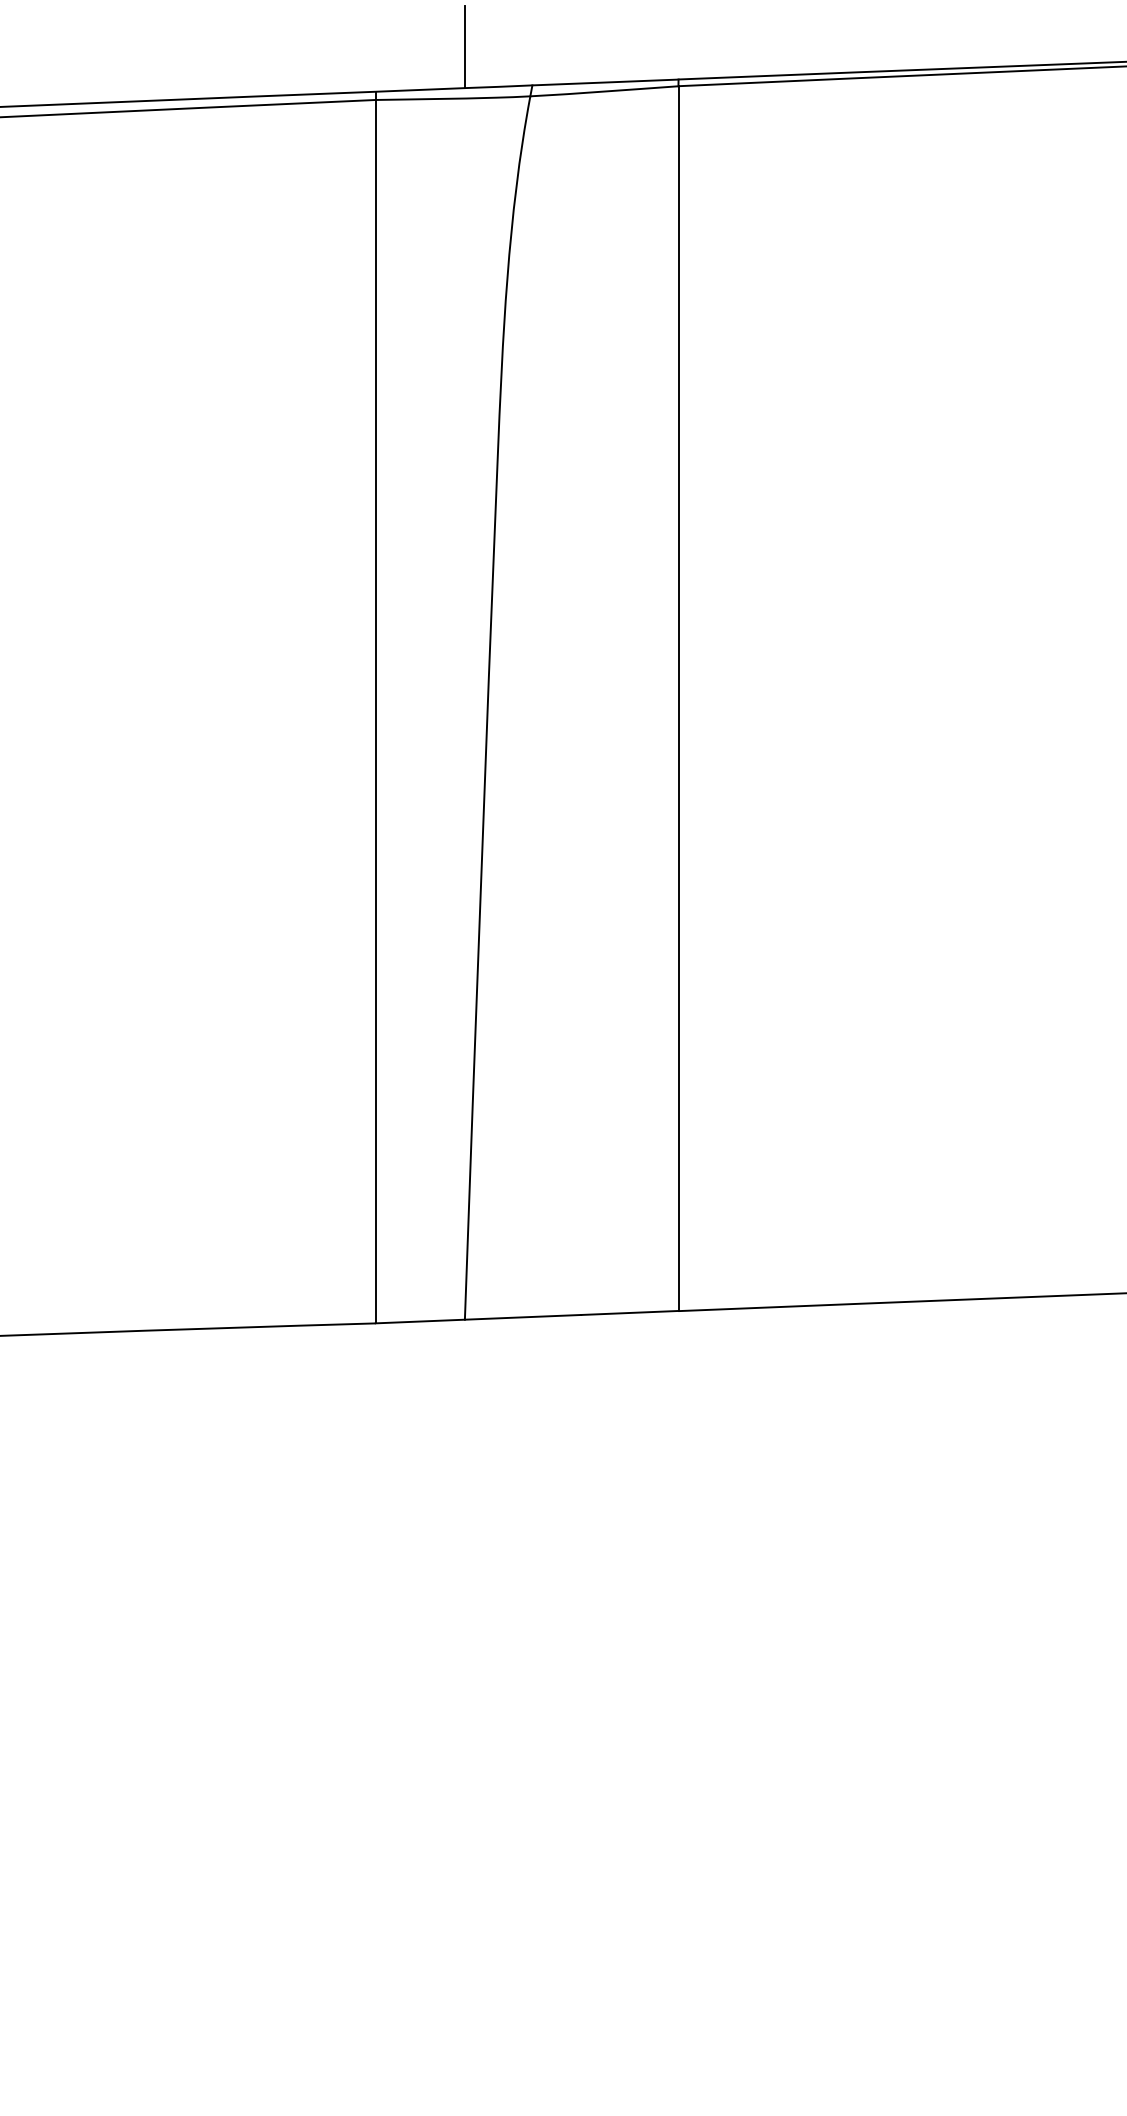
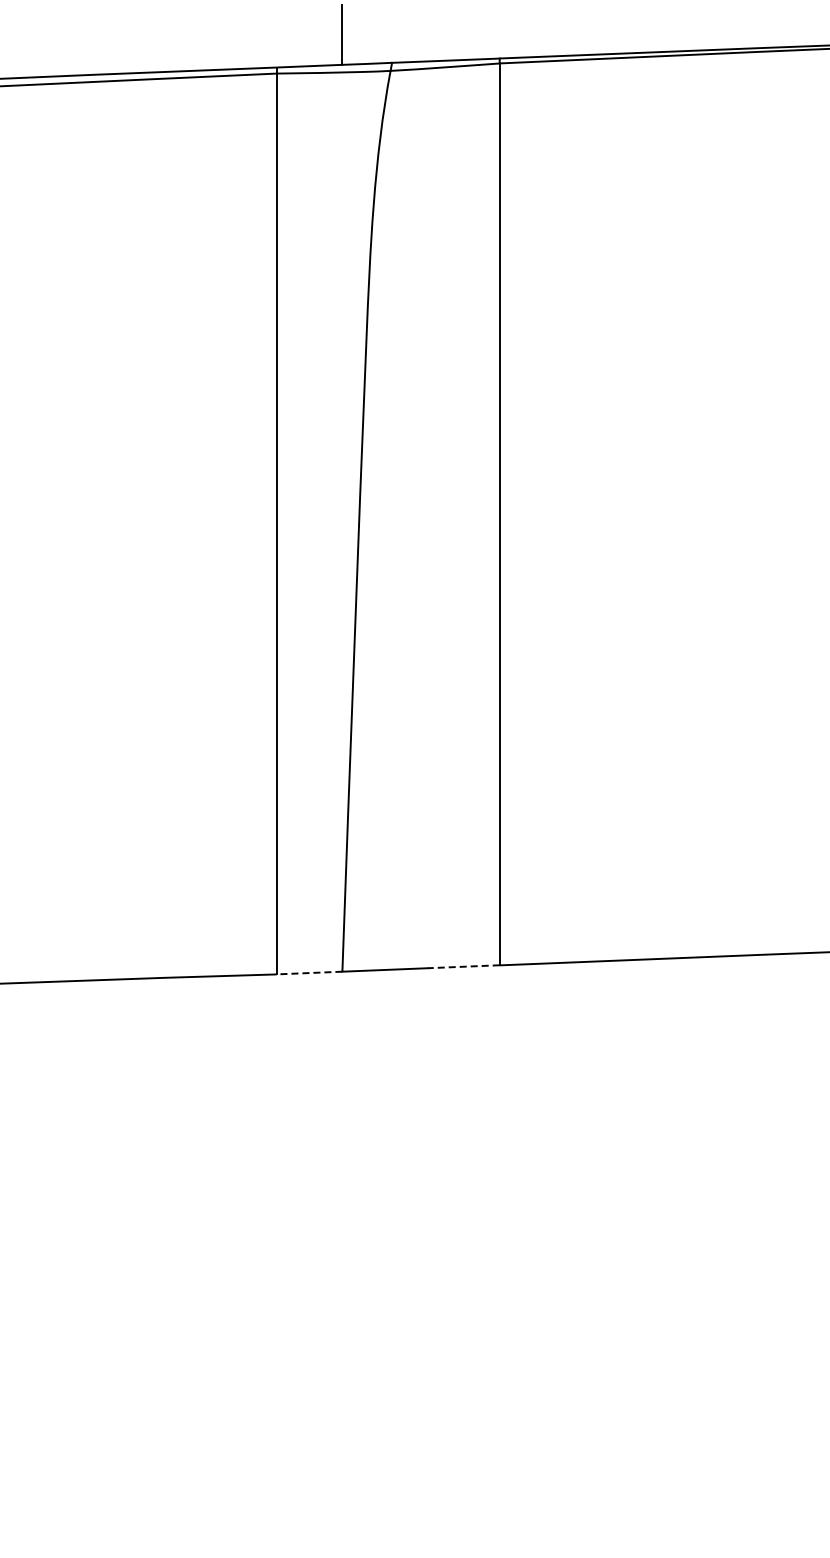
line: (629, 1312) -> (463, 966), solid -> dashed
line: (420, 1322) -> (309, 973), solid -> dashed

